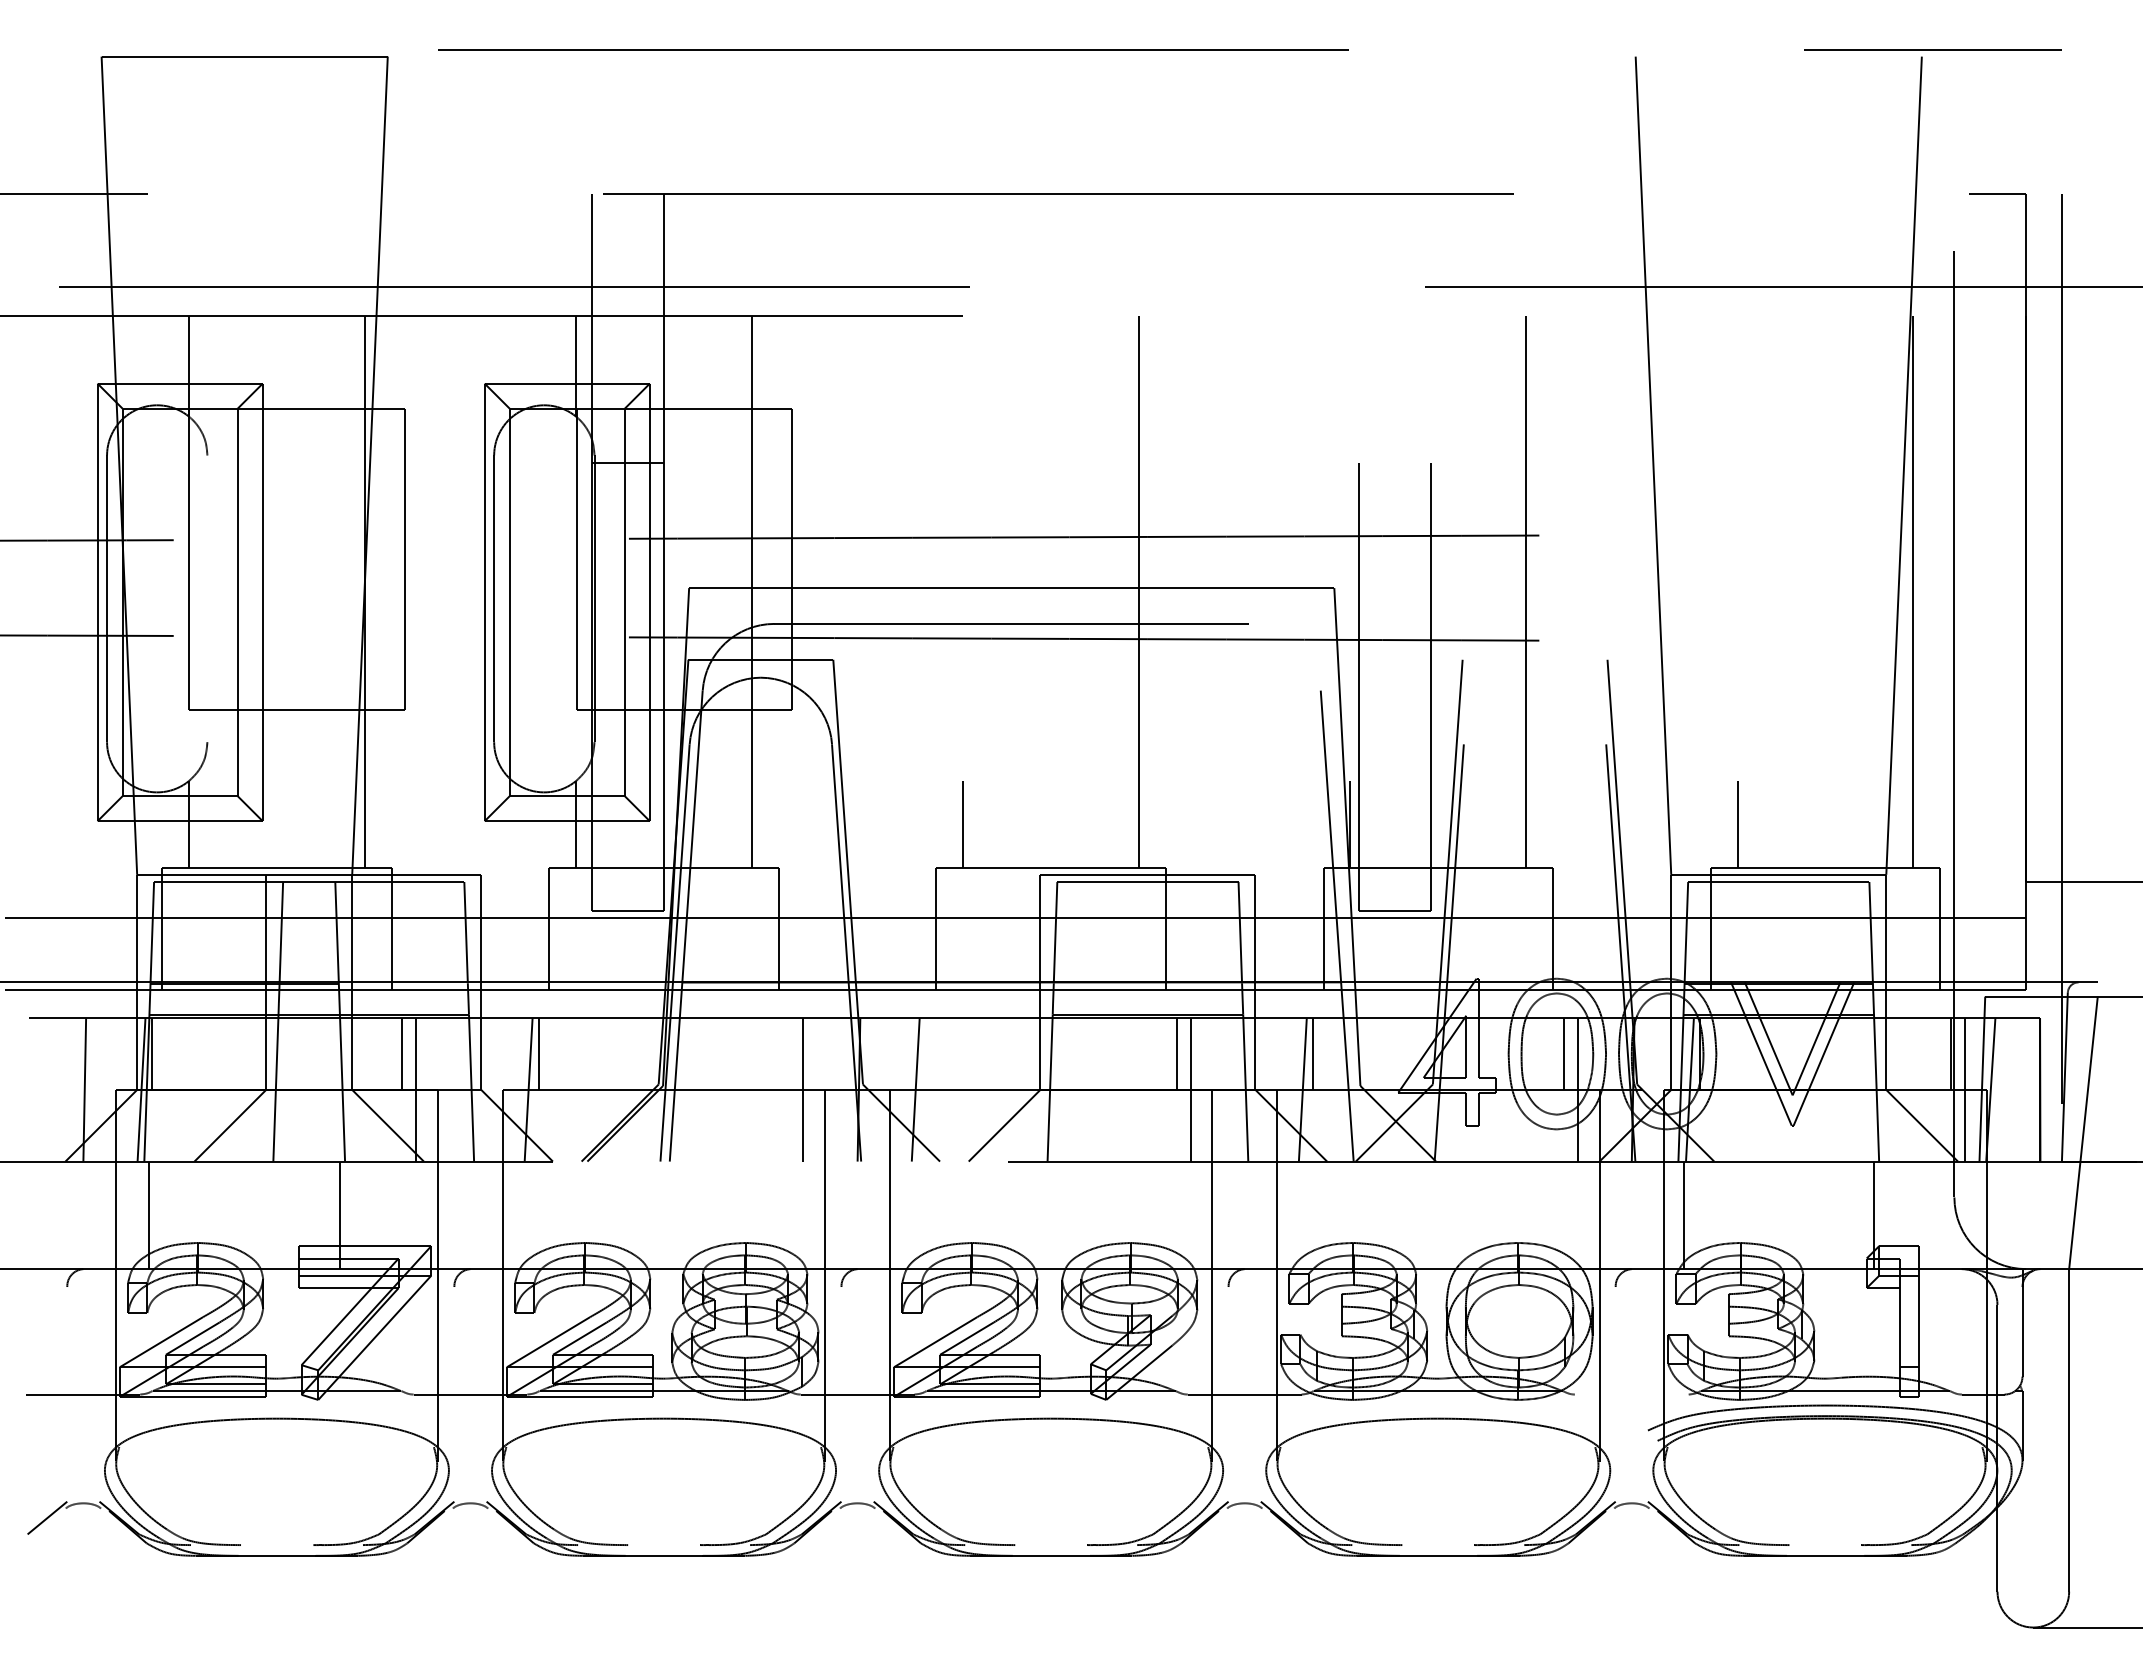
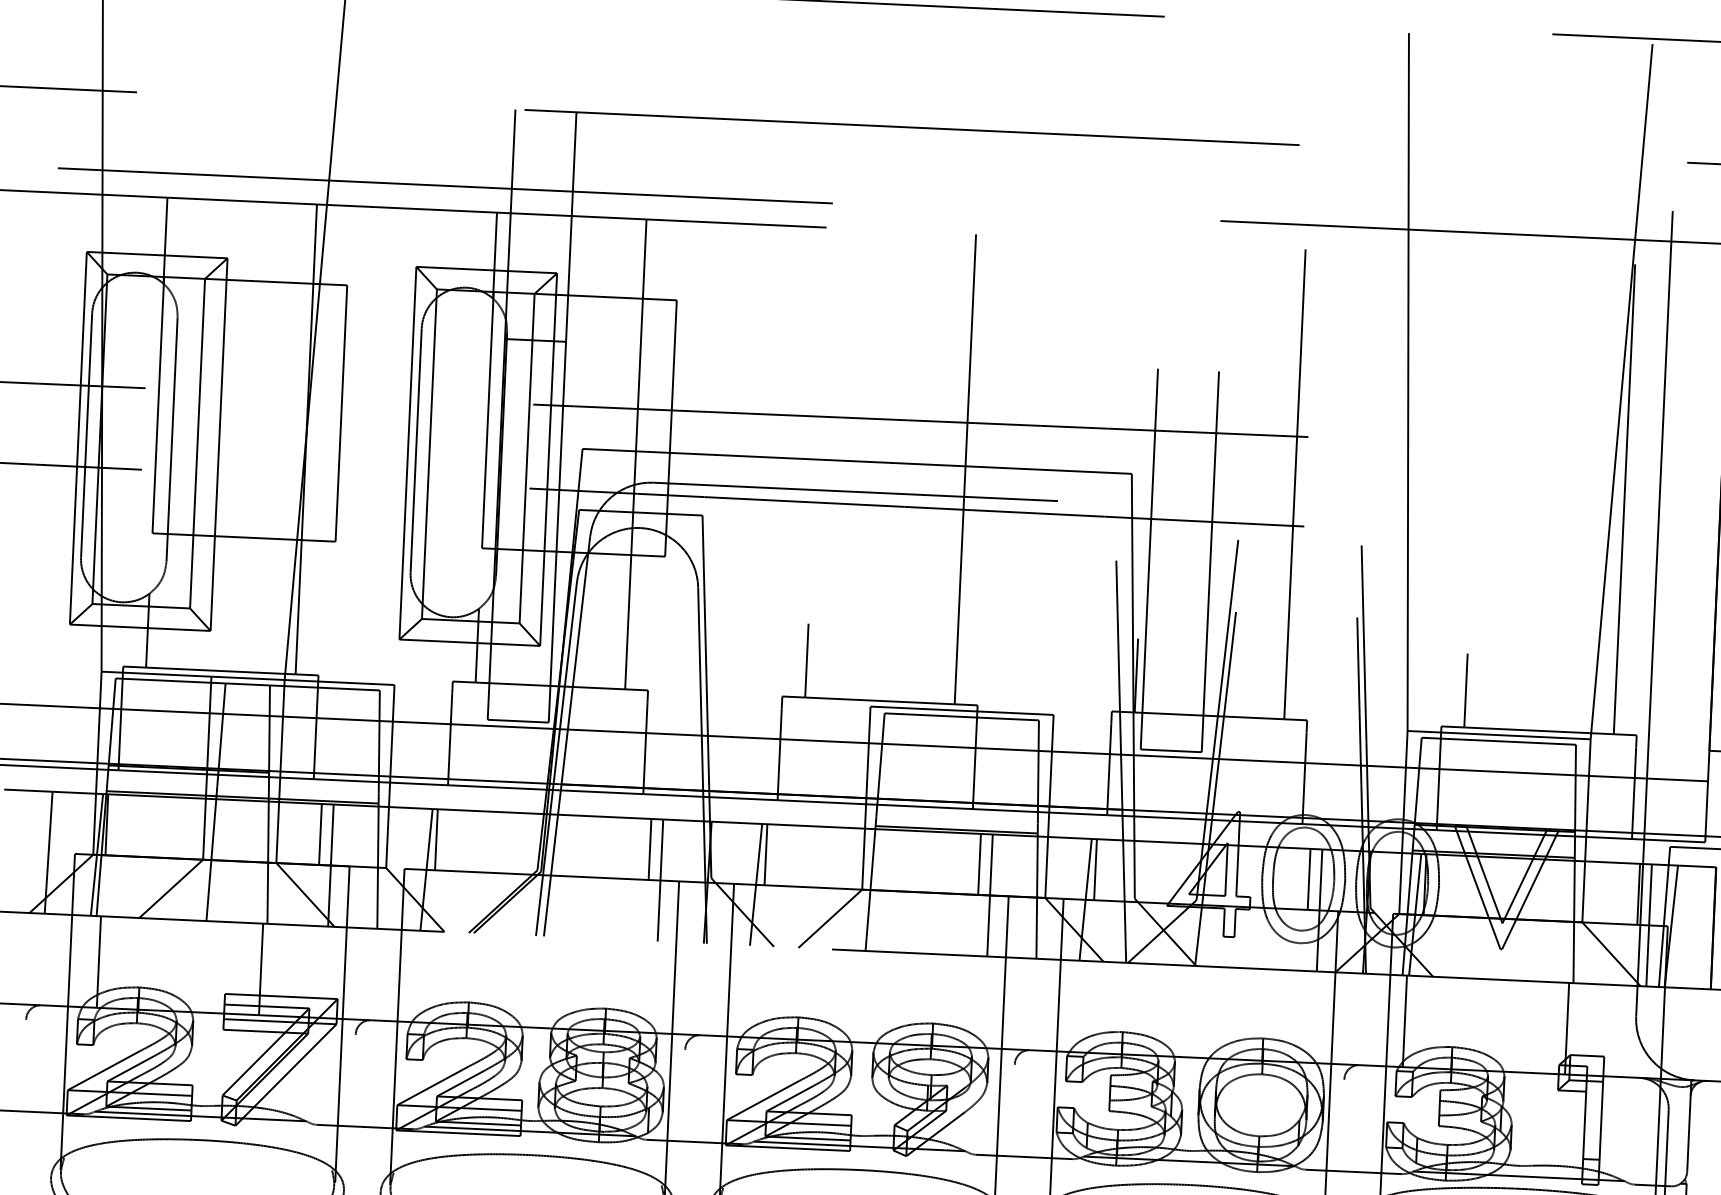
line: (207, 598) -> (172, 439), added
line: (789, 1053) -> (650, 849), added
line: (925, 1053) -> (765, 854), added
line: (1631, 1394) -> (1353, 1171), added

